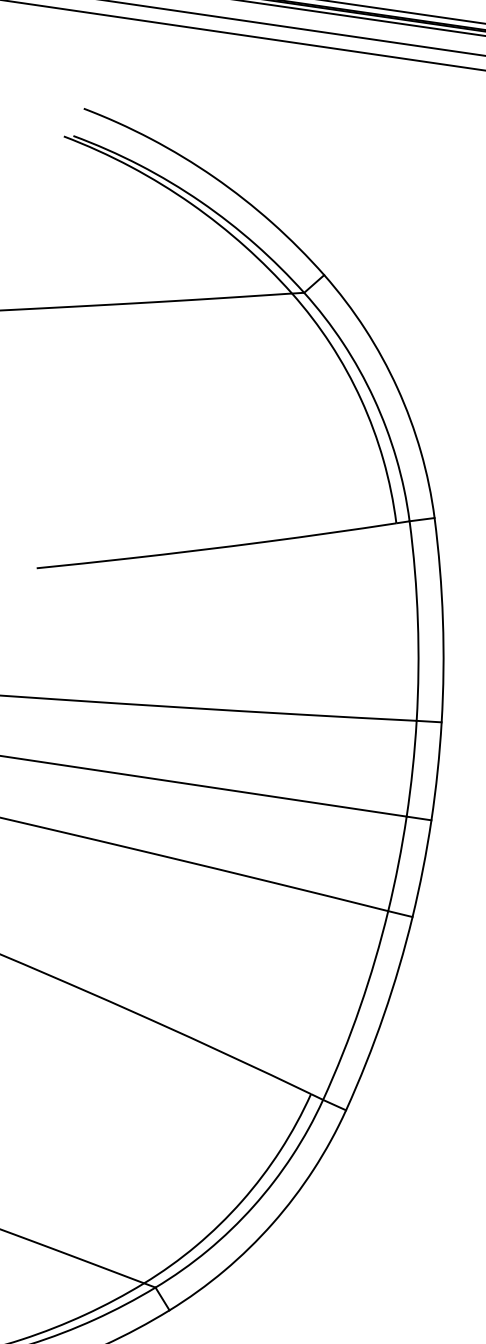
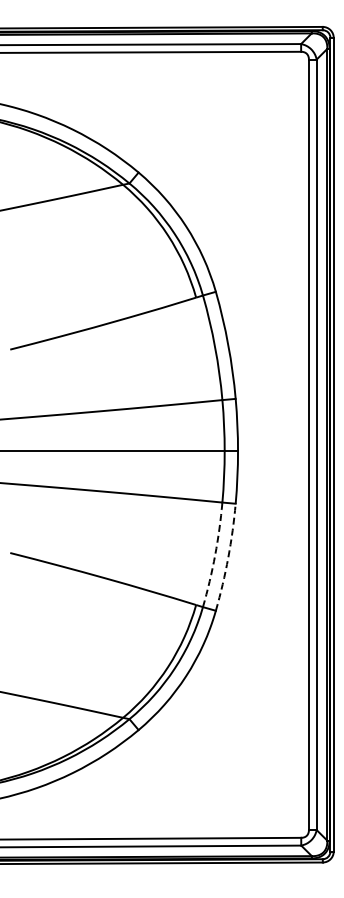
arc: (360, 1007) -> (215, 555), solid -> dashed
arc: (384, 1014) -> (228, 557), solid -> dashed

